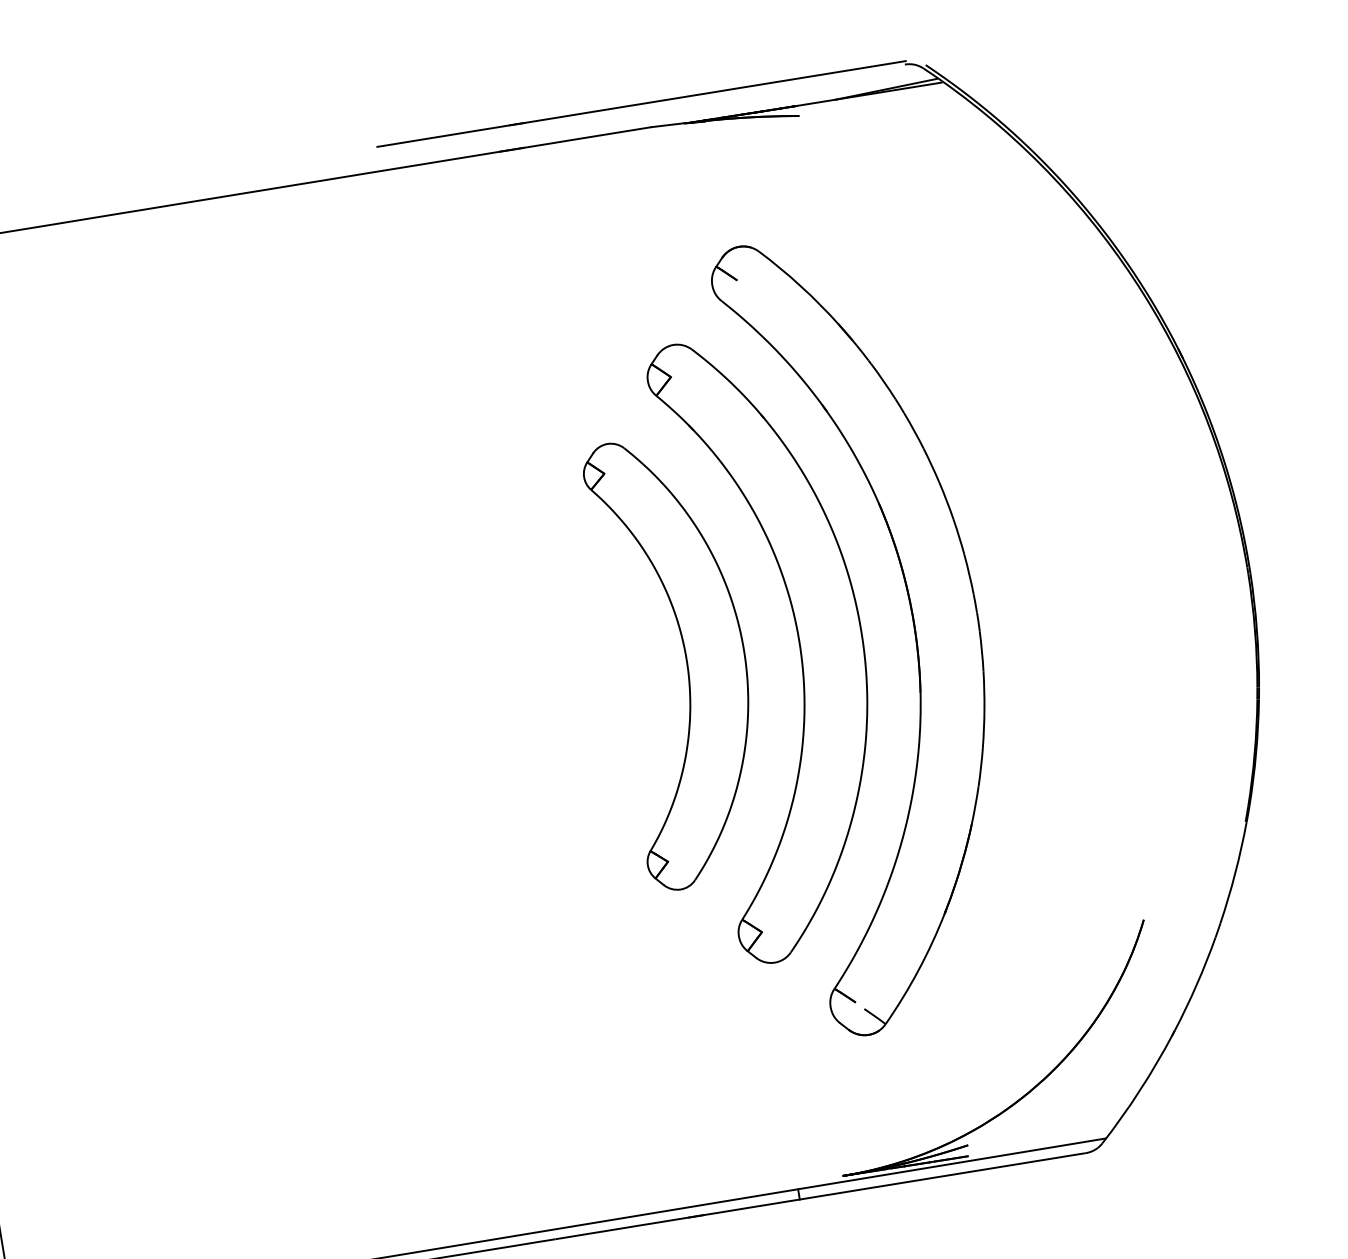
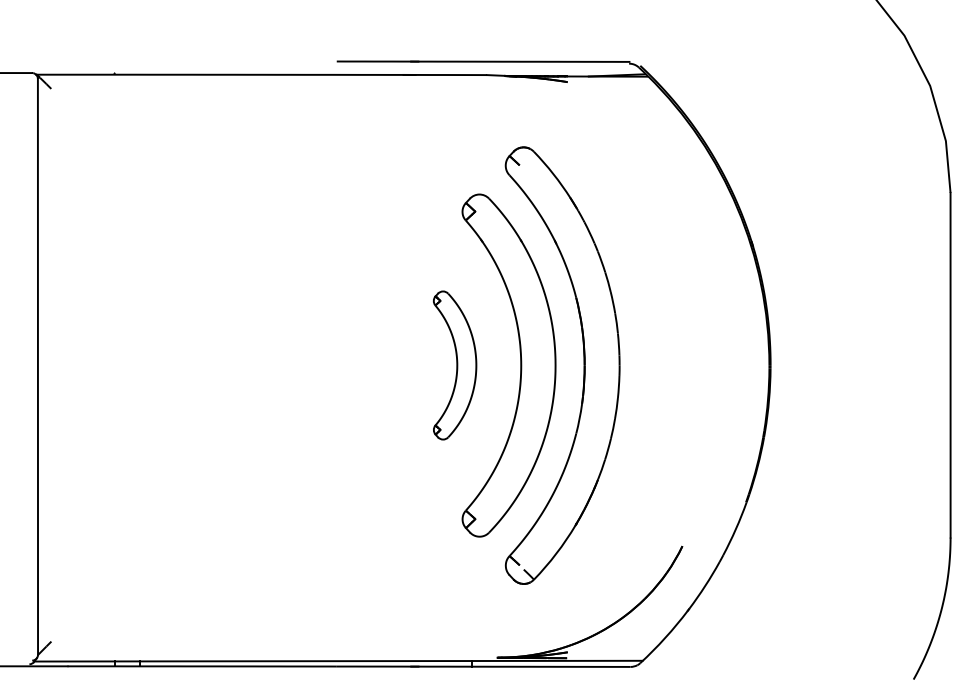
part: (678, 661) -> (454, 365), size x0.6

